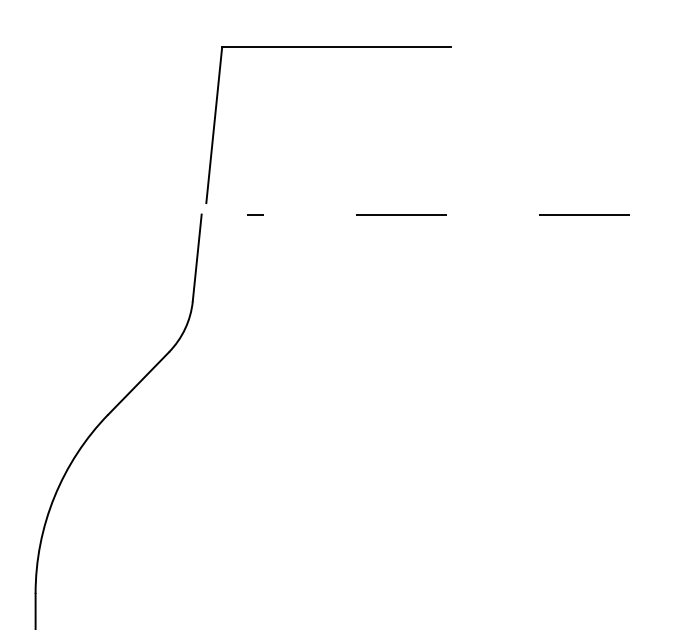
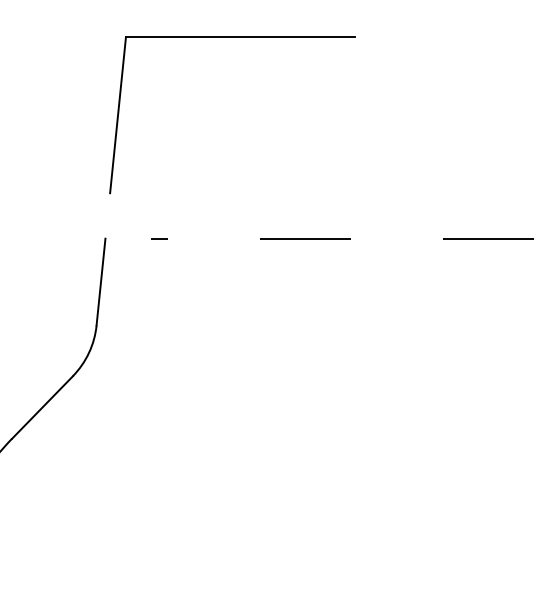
part: (328, 47) -> (232, 37), moved

